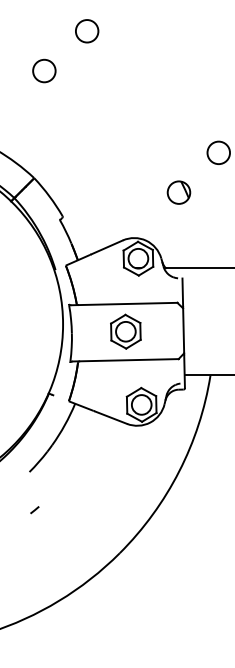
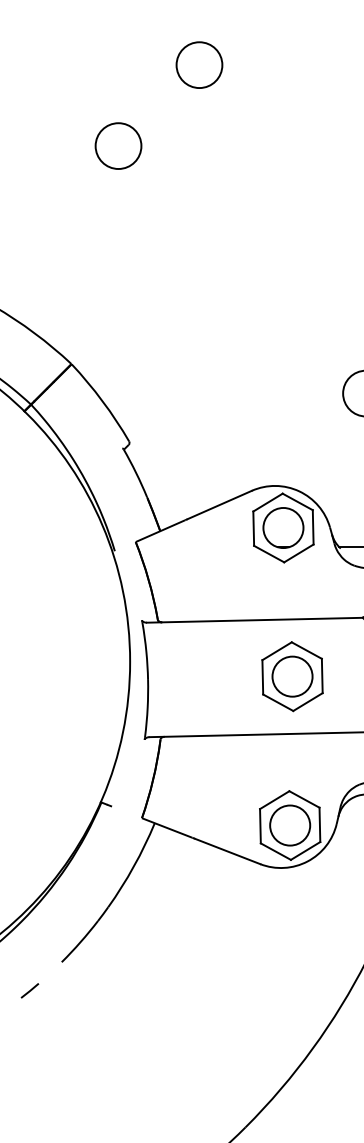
circle: (87, 31) -> (200, 65), moved
circle: (44, 70) -> (118, 144), moved
part: (125, 331) -> (291, 676), moved
arc: (34, 510) -> (29, 991), moved

